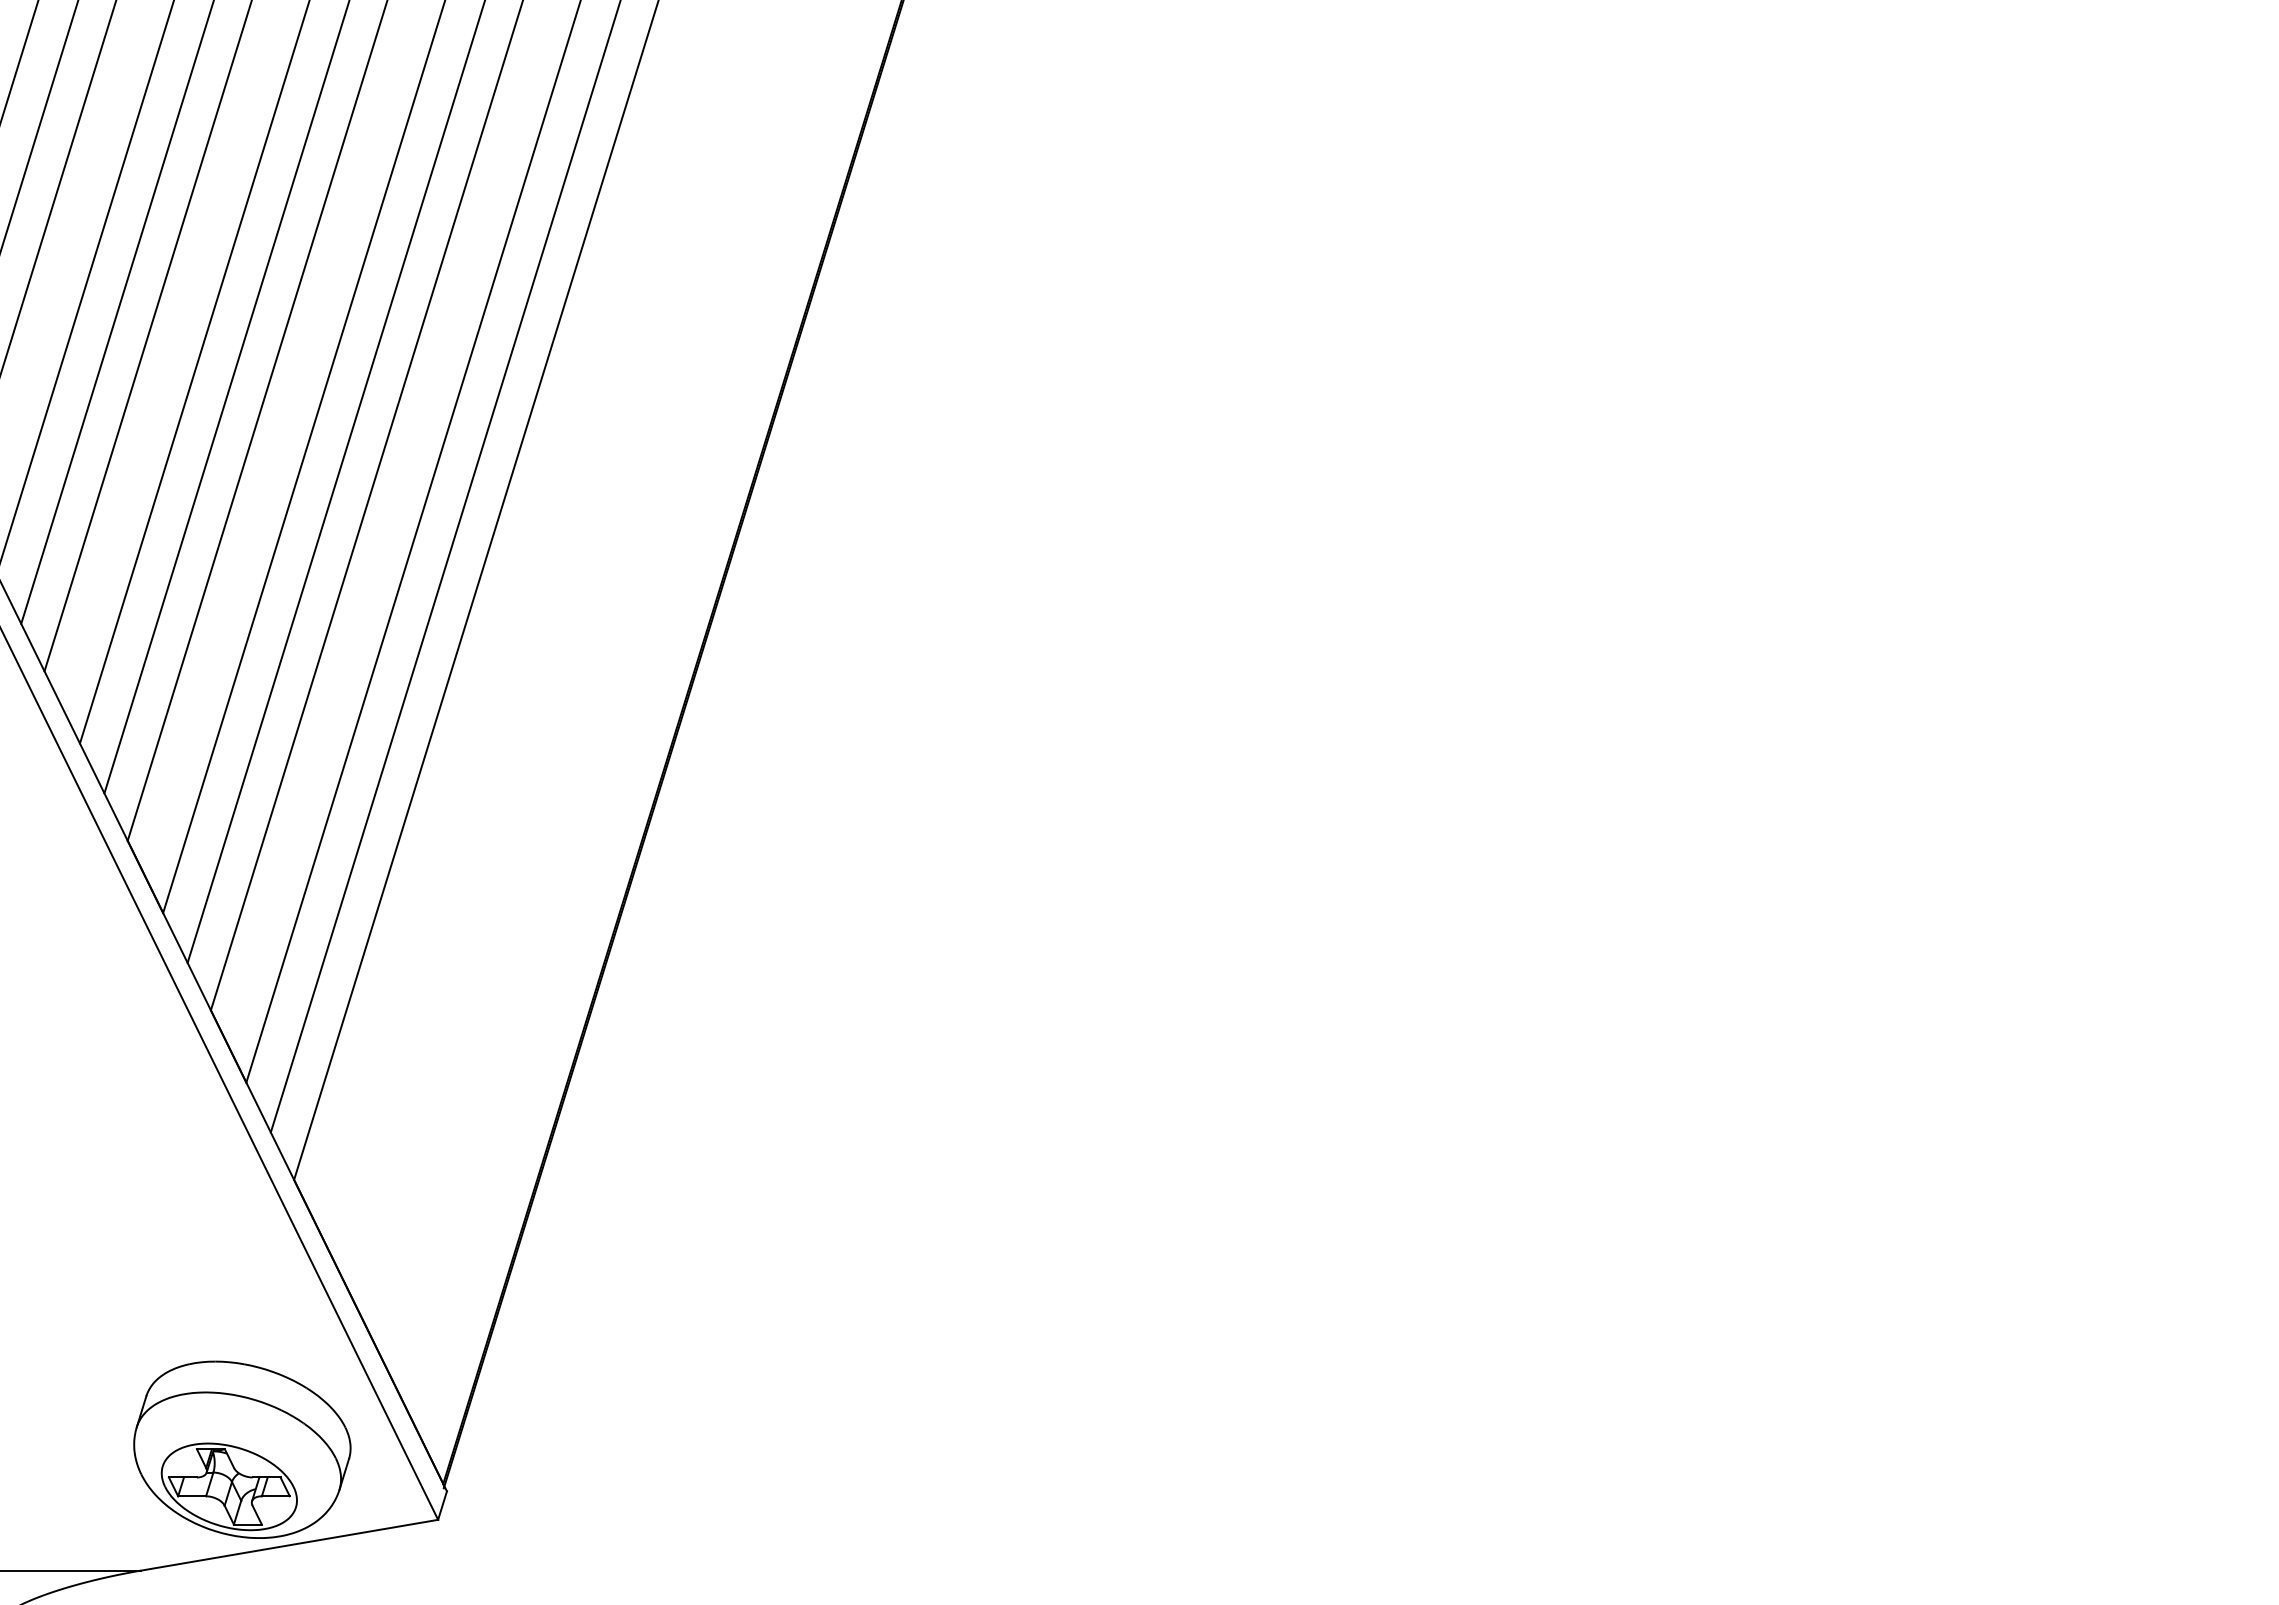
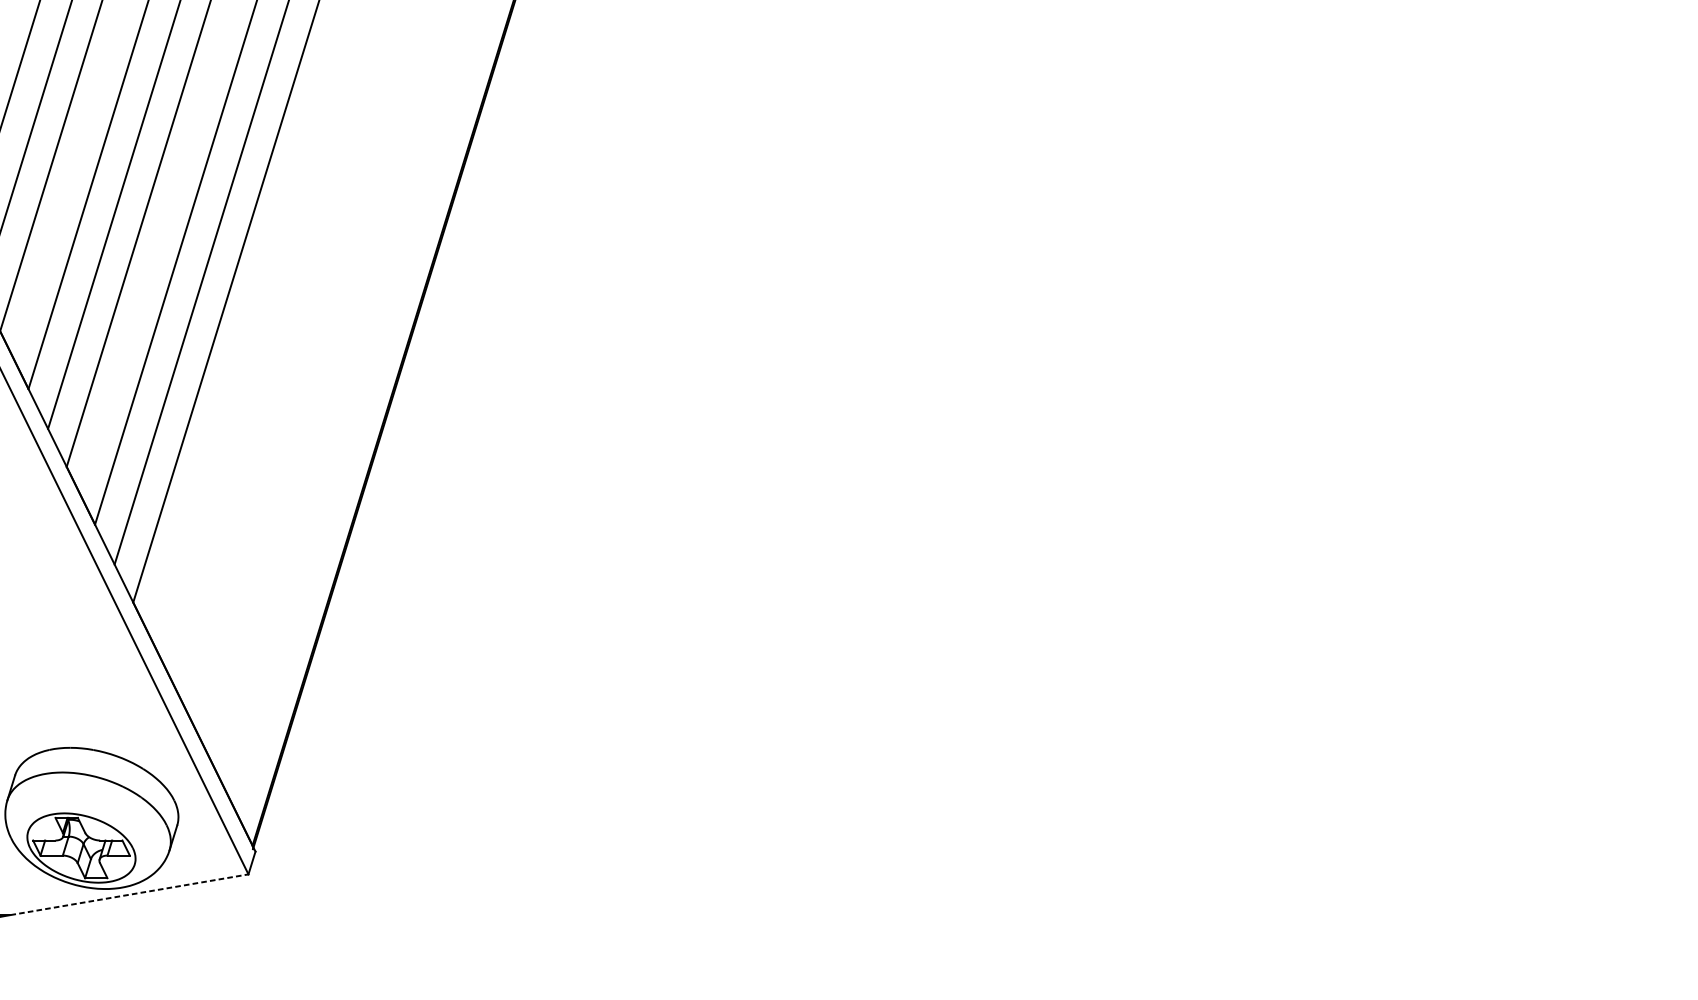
line: (289, 1545) -> (129, 894), solid -> dashed

